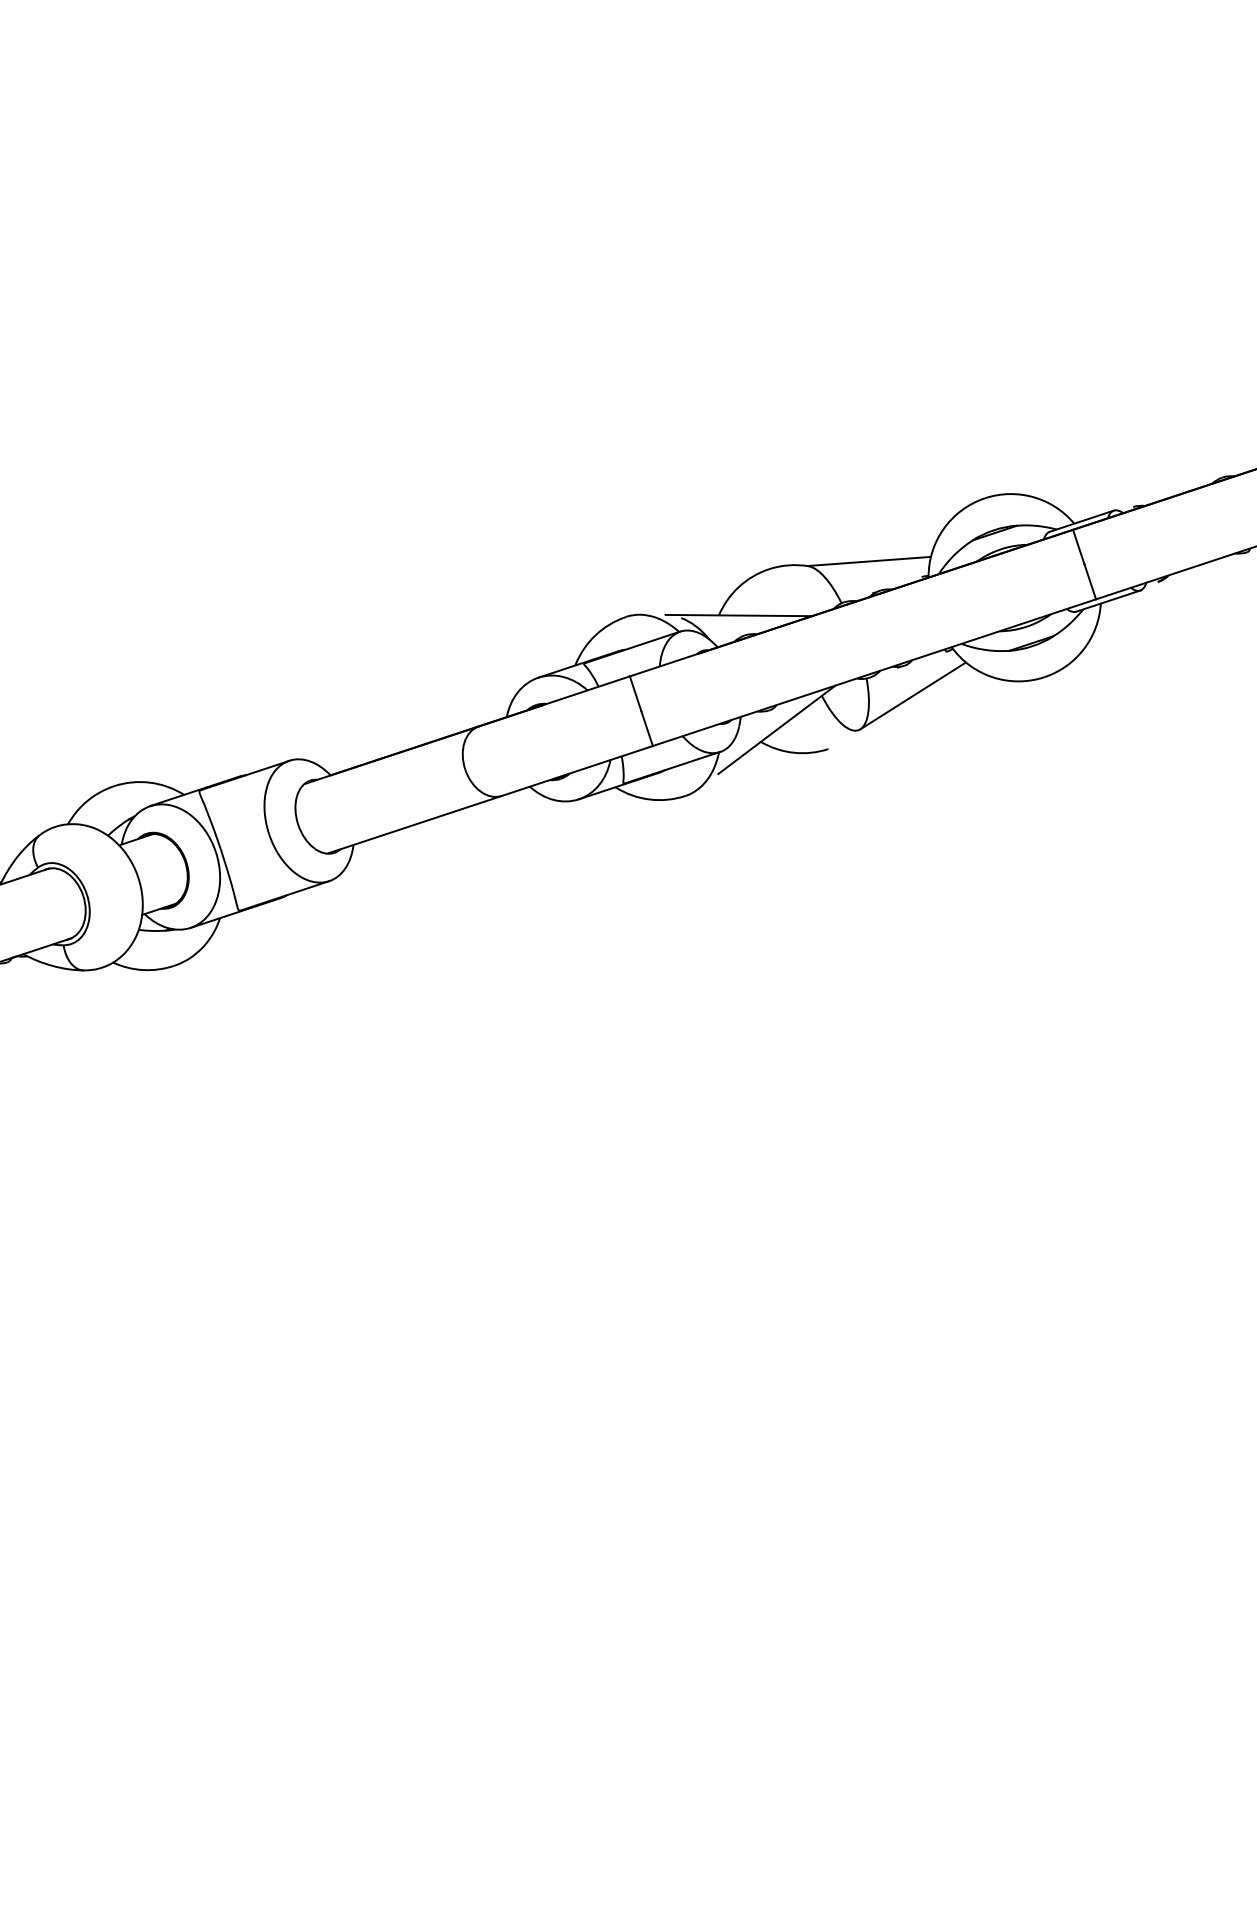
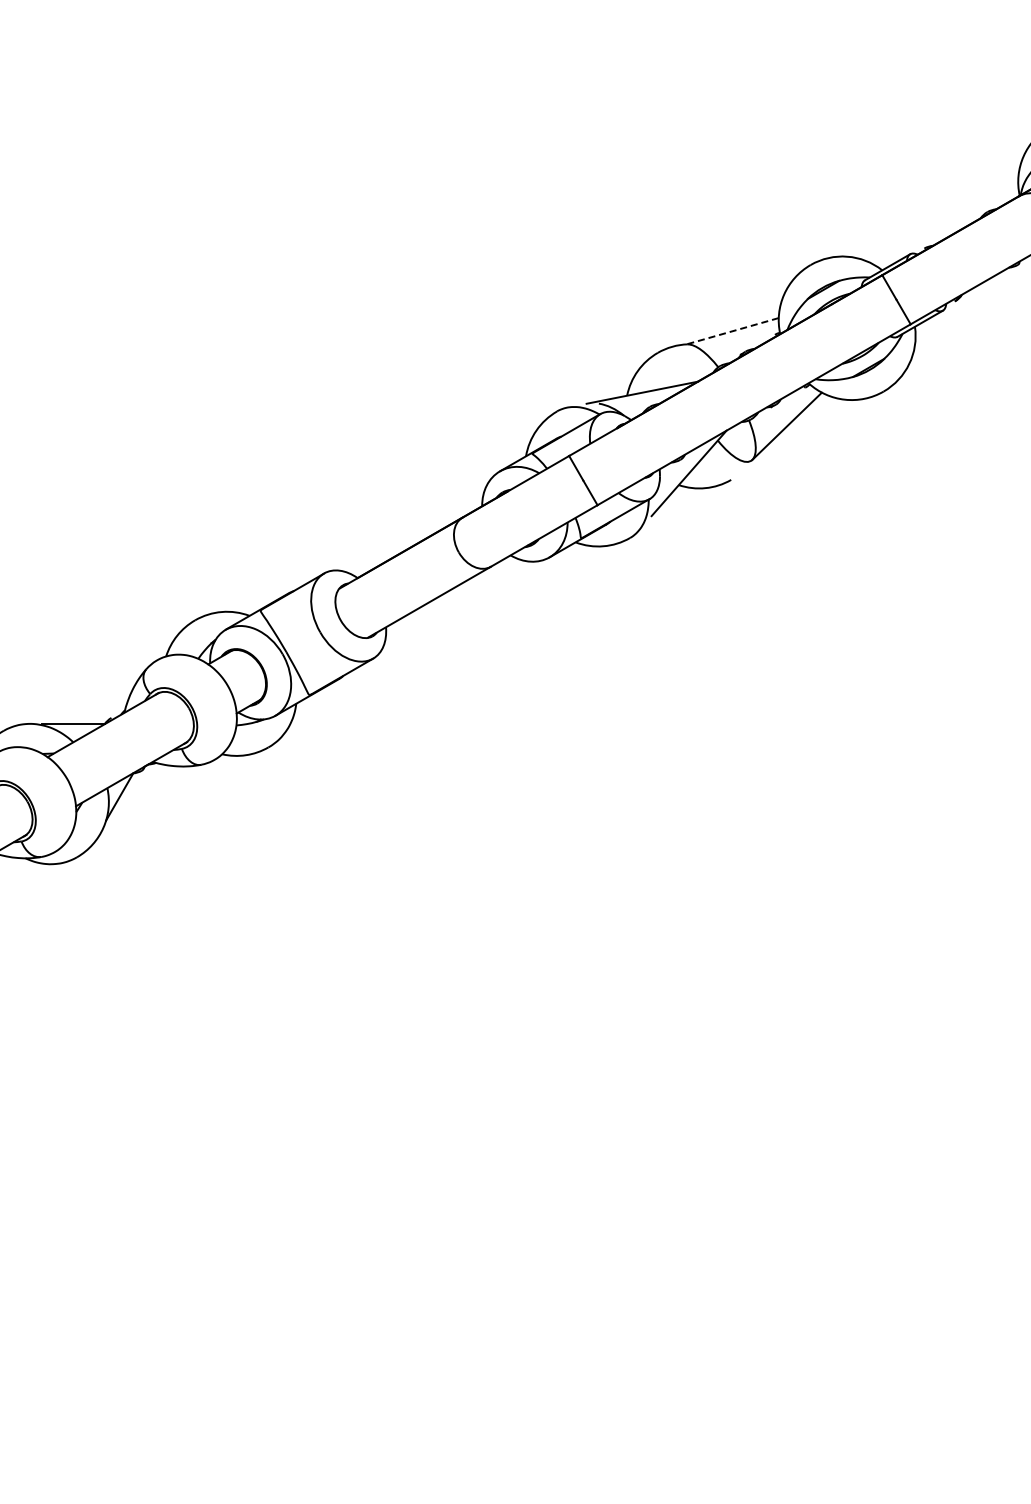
line: (868, 561) -> (732, 331), solid -> dashed

